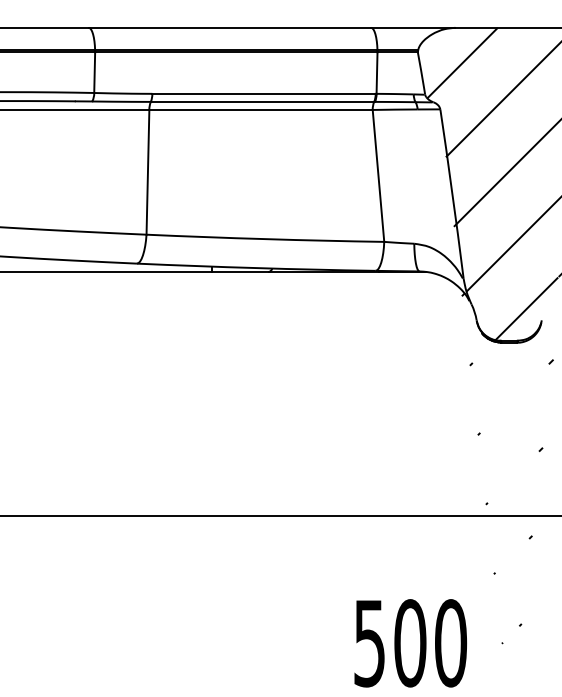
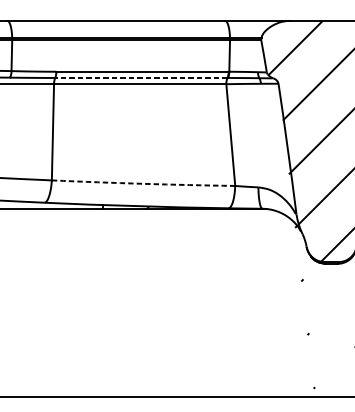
line: (262, 101) -> (141, 77), solid -> dashed
arc: (265, 239) -> (143, 184), solid -> dashed

